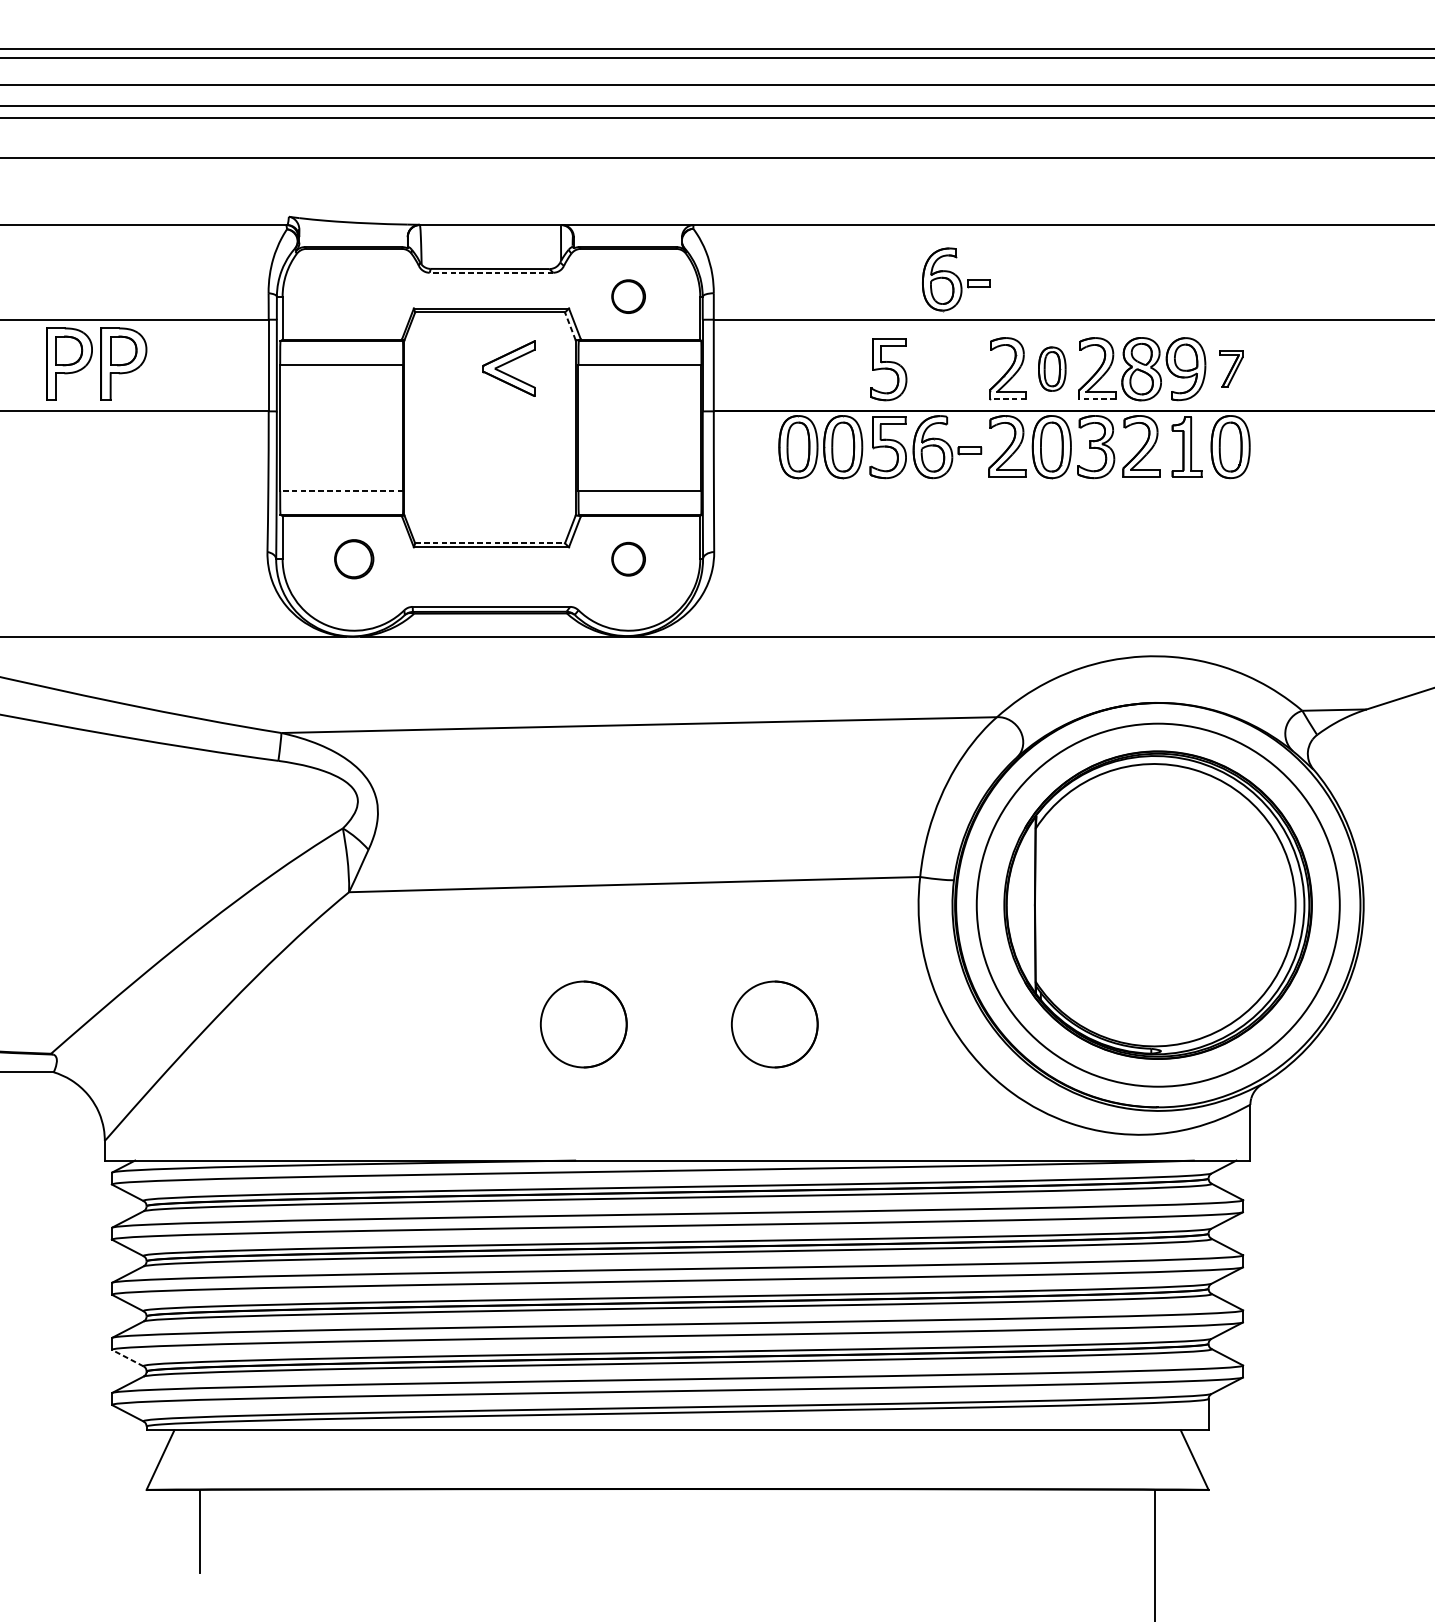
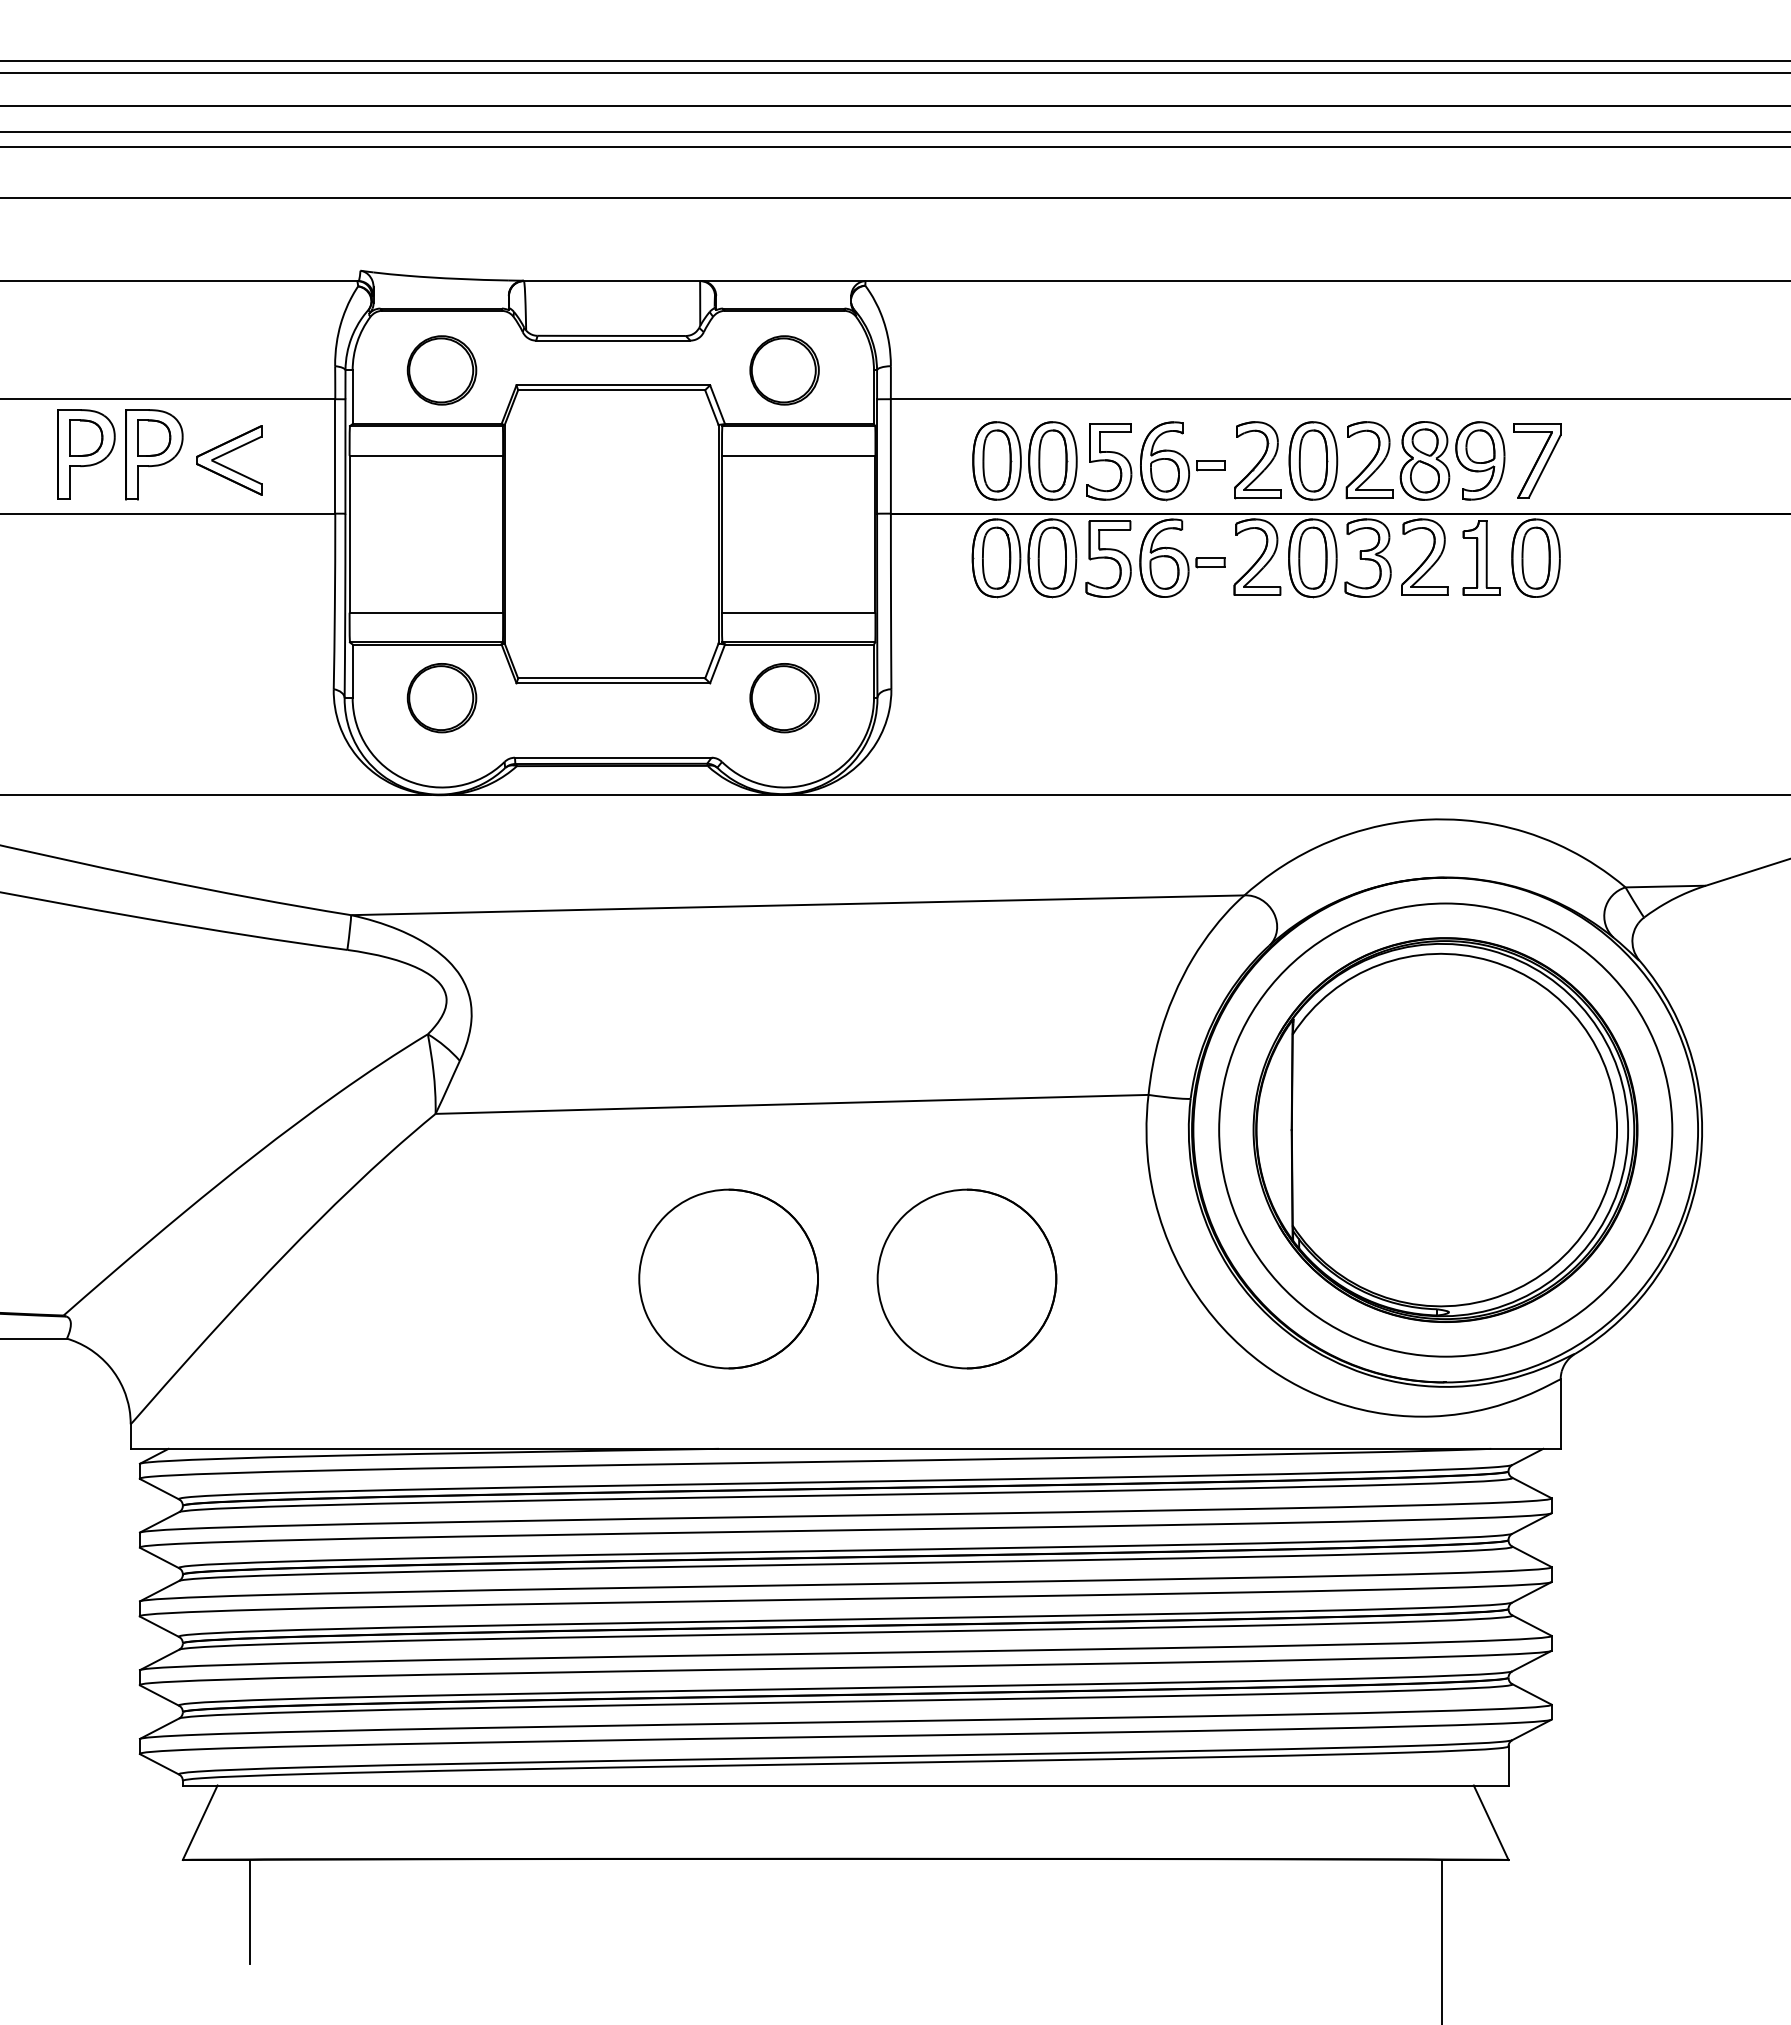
line: (490, 272) -> (612, 340), dashed -> solid
part: (956, 279) -> (1182, 461), moved
part: (353, 296) -> (441, 370), added
part: (628, 296) -> (784, 370), size x1.67
line: (570, 326) -> (711, 407), dashed -> solid
part: (820, 368) -> (1024, 460), added
part: (1052, 368) -> (1313, 460), size x1.43
part: (1231, 368) -> (1537, 460), size x1.67
part: (507, 373) -> (227, 466), moved
line: (1008, 399) -> (1258, 498), dashed -> solid
line: (1097, 399) -> (1369, 498), dashed -> solid
line: (341, 490) -> (426, 612), dashed -> solid
line: (489, 543) -> (611, 678), dashed -> solid
part: (353, 559) -> (441, 698), size x1.43
part: (628, 559) -> (784, 698), size x1.67
part: (583, 1024) -> (728, 1278), size x1.67
part: (774, 1024) -> (966, 1278), size x1.67
line: (127, 1358) -> (159, 1695), dashed -> solid

